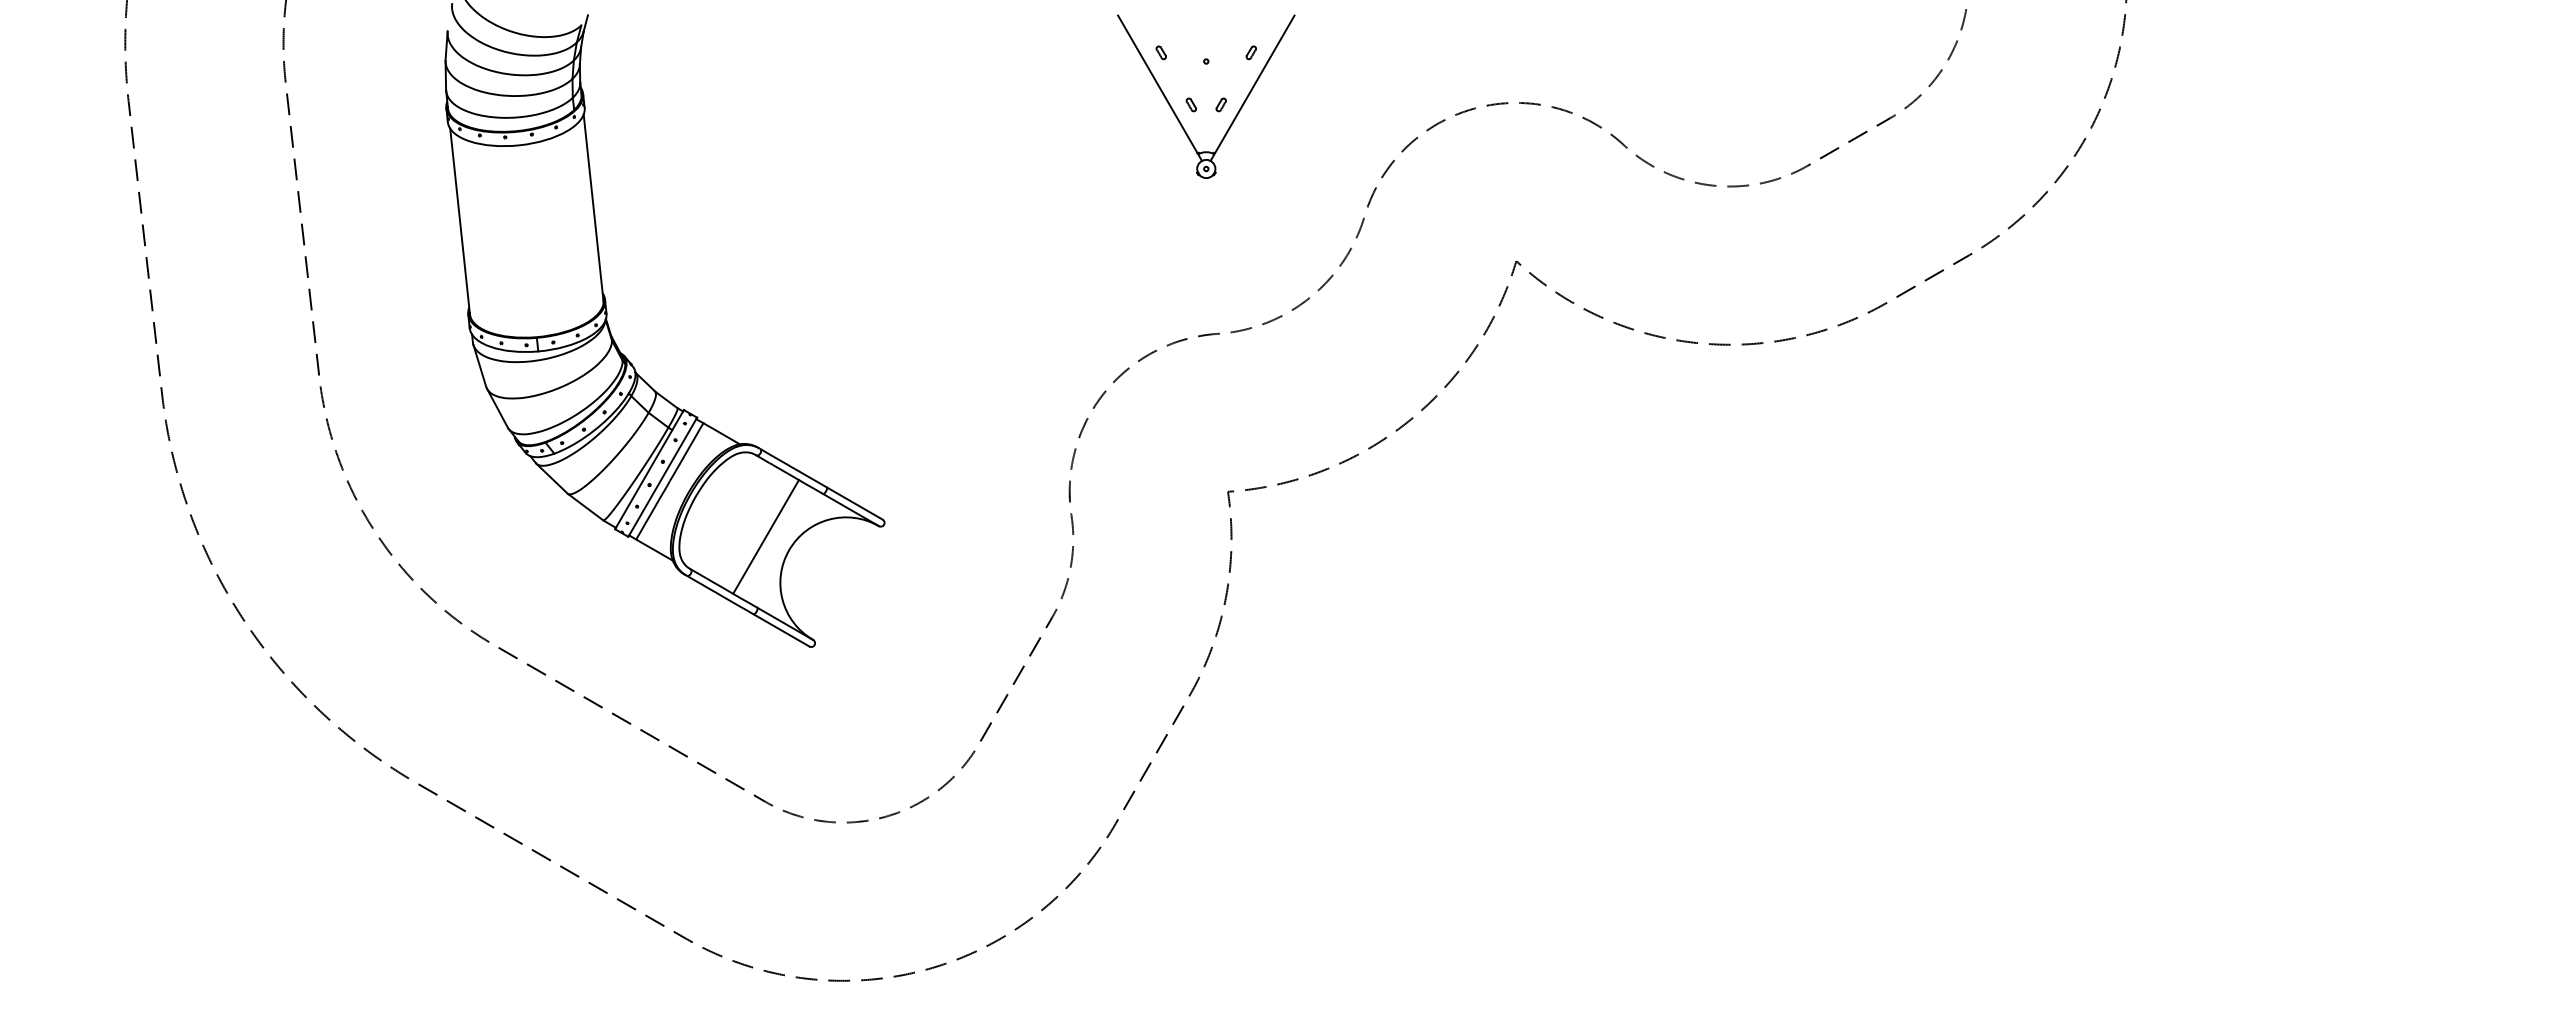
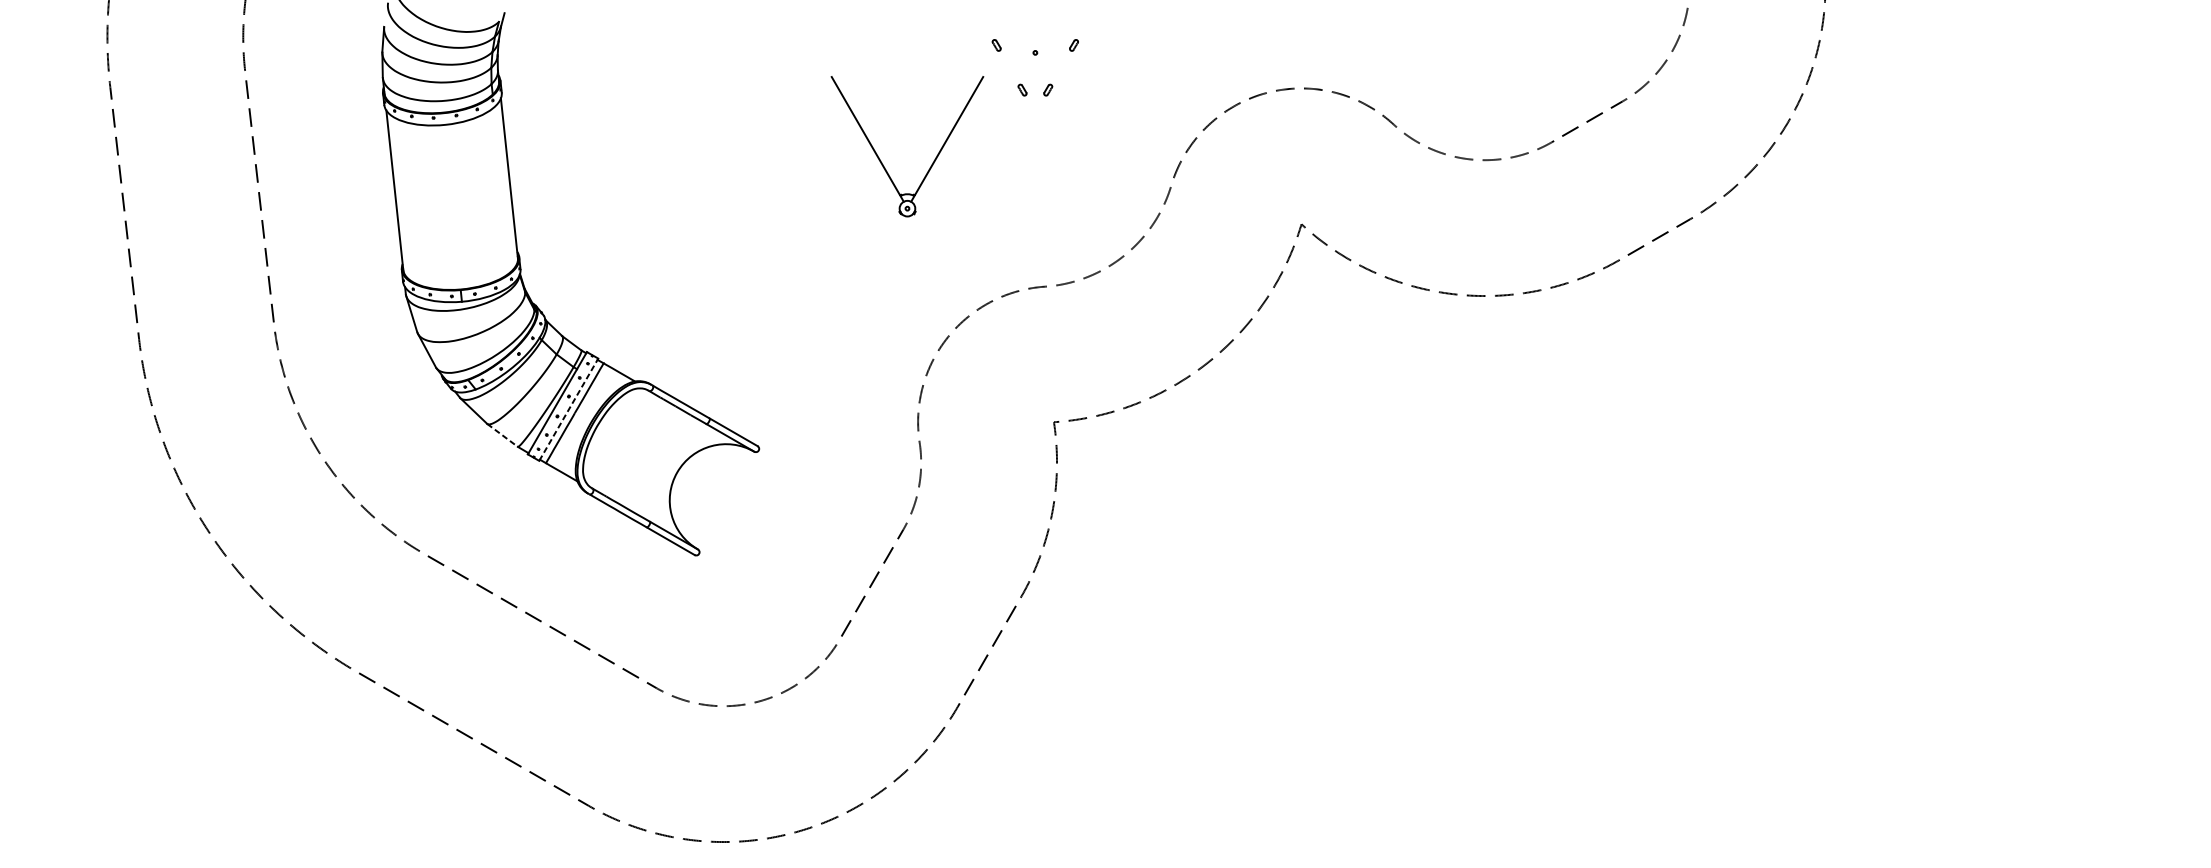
part: (1236, 113) -> (933, 161), moved
line: (662, 477) -> (568, 409), solid -> dashed
line: (586, 507) -> (503, 435), solid -> dashed
line: (765, 536) -> (656, 460), removed

